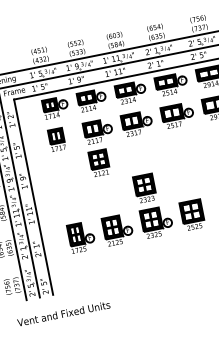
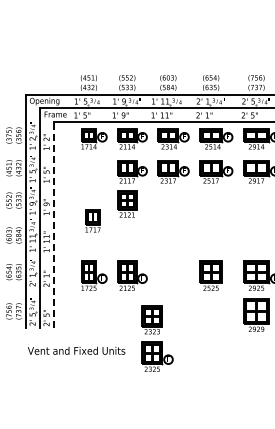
part: (56, 139) -> (92, 220), moved
line: (33, 197) -> (53, 225), solid -> dashed
part: (153, 204) -> (157, 338), moved
text: (63, 313) -> (76, 350), moved

